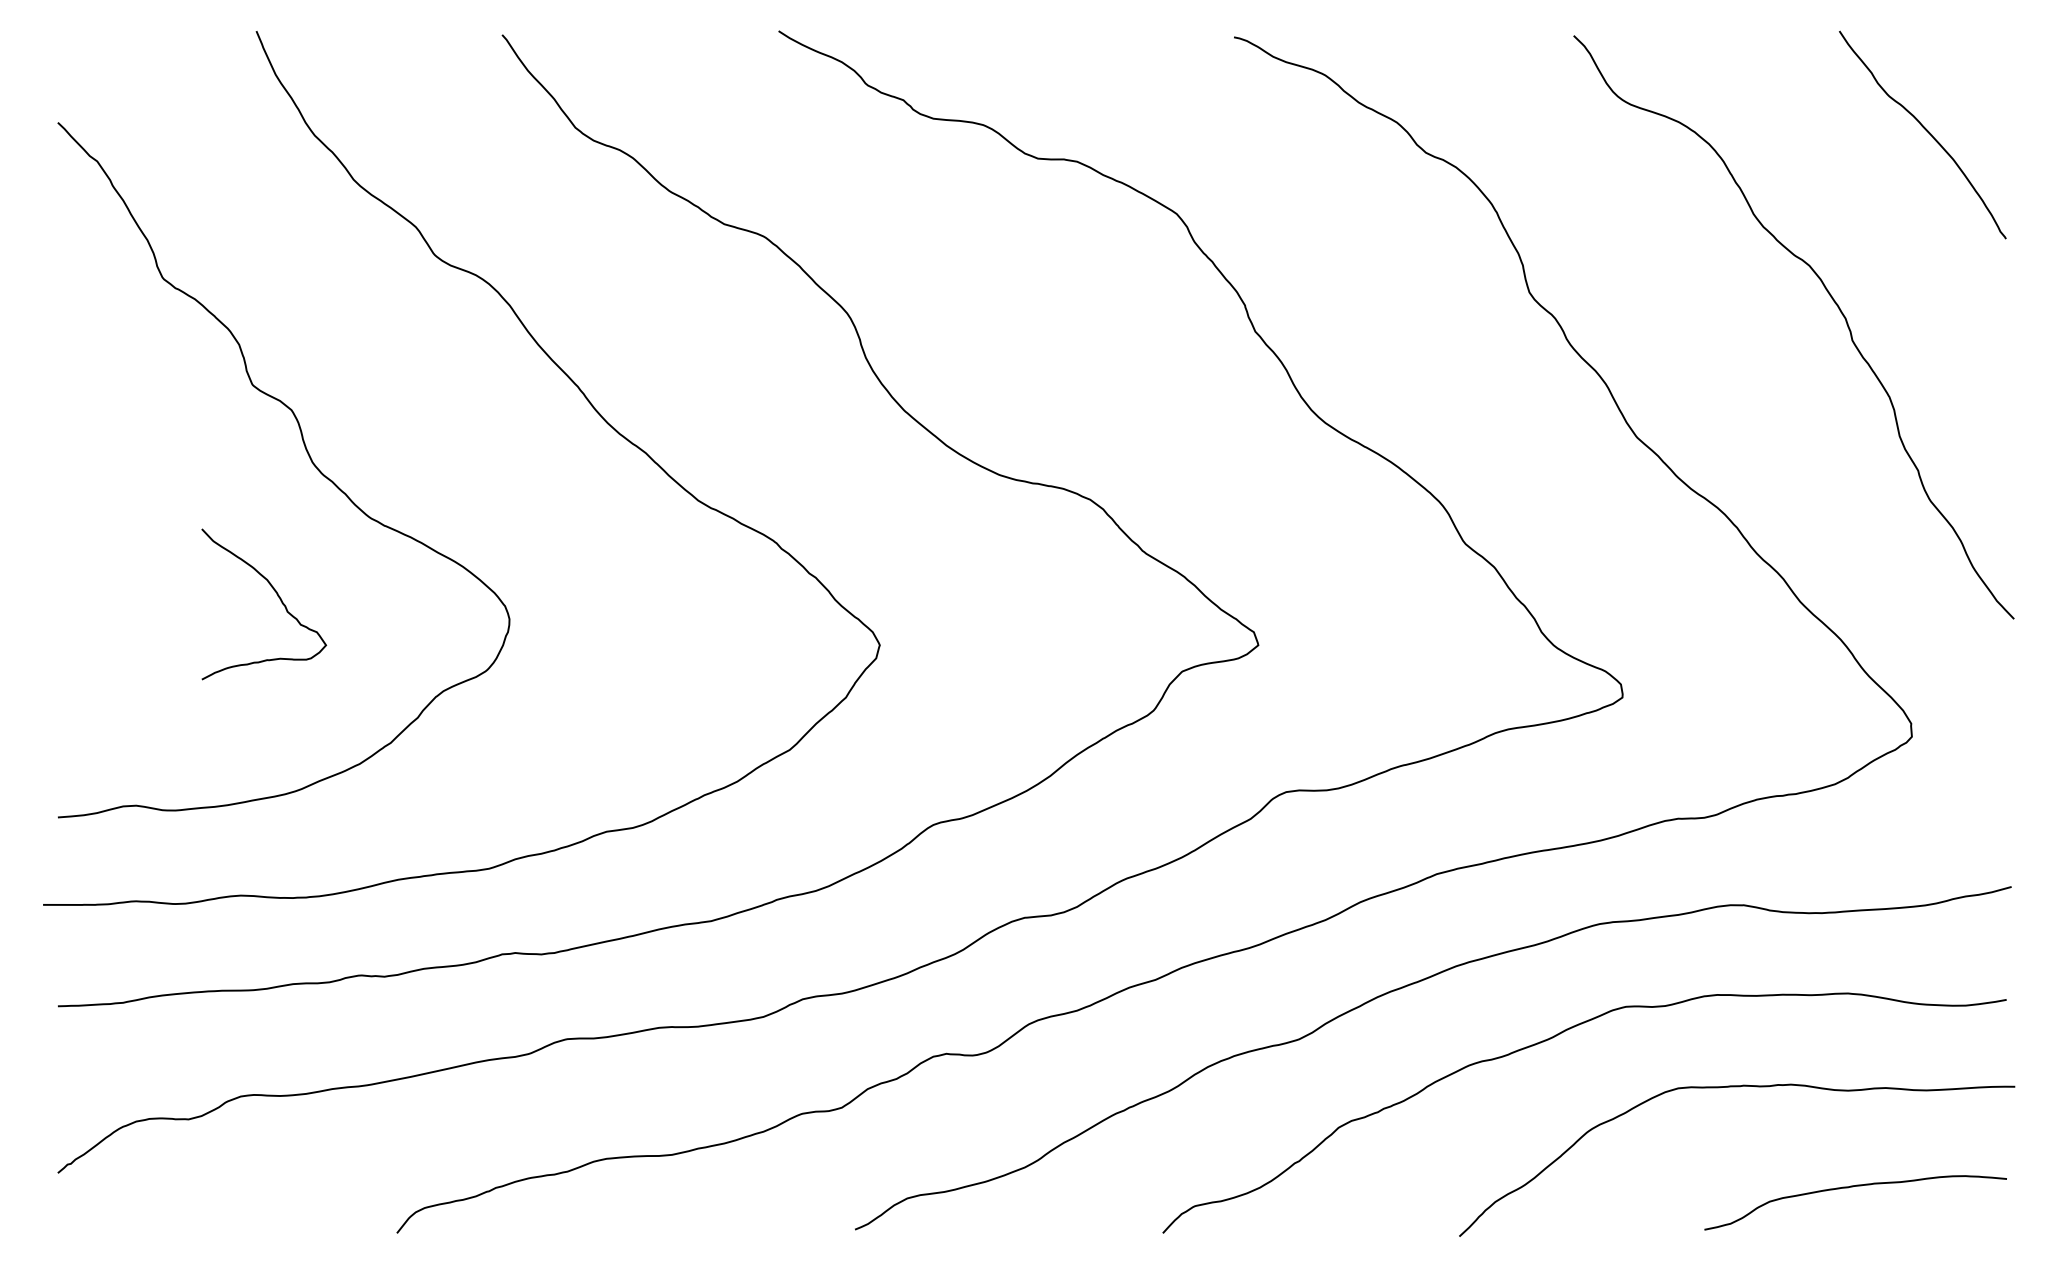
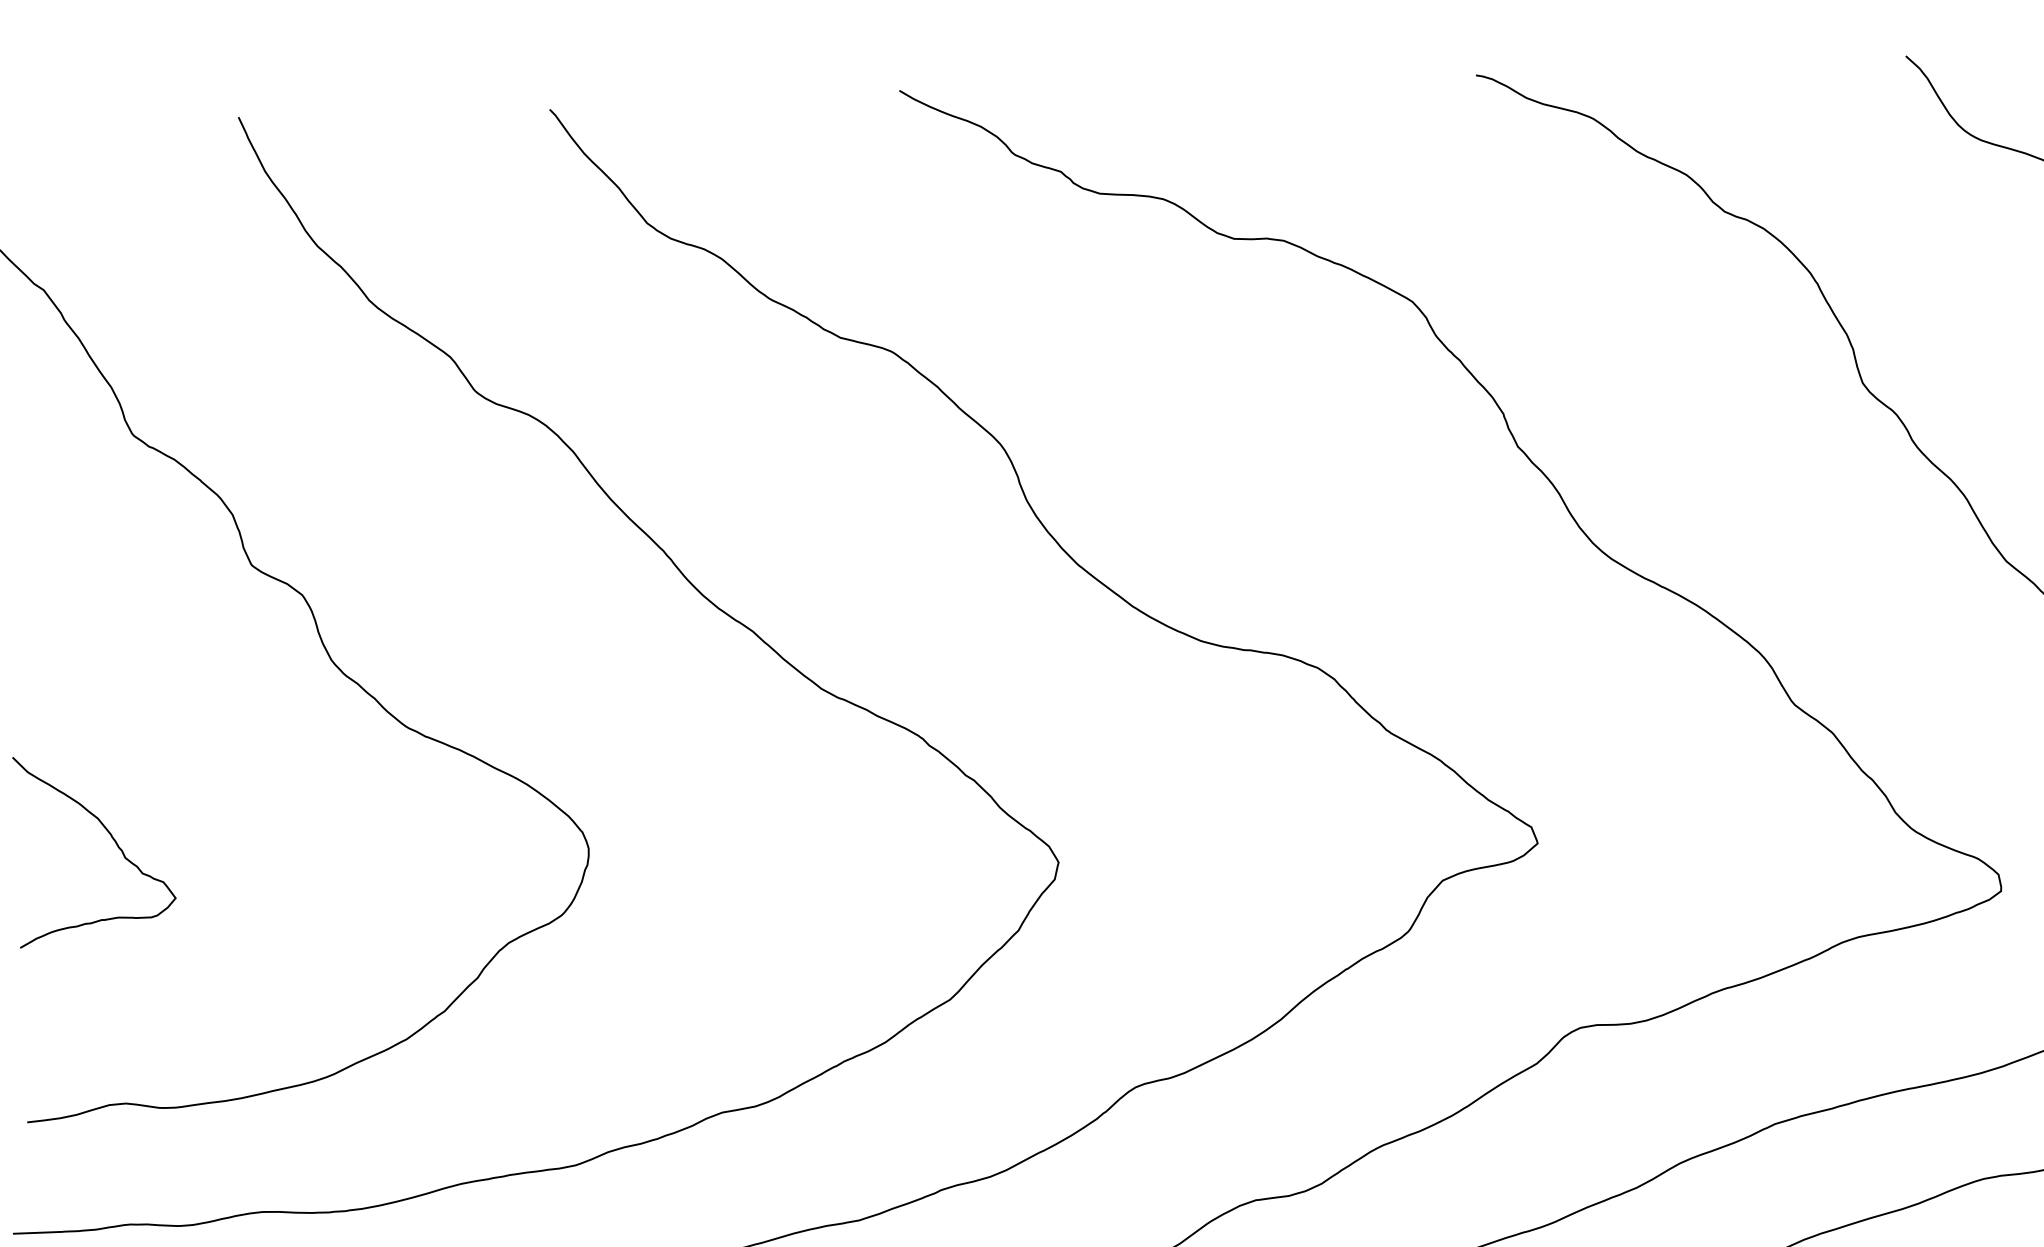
curve: (277, 596) -> (111, 838), moved

